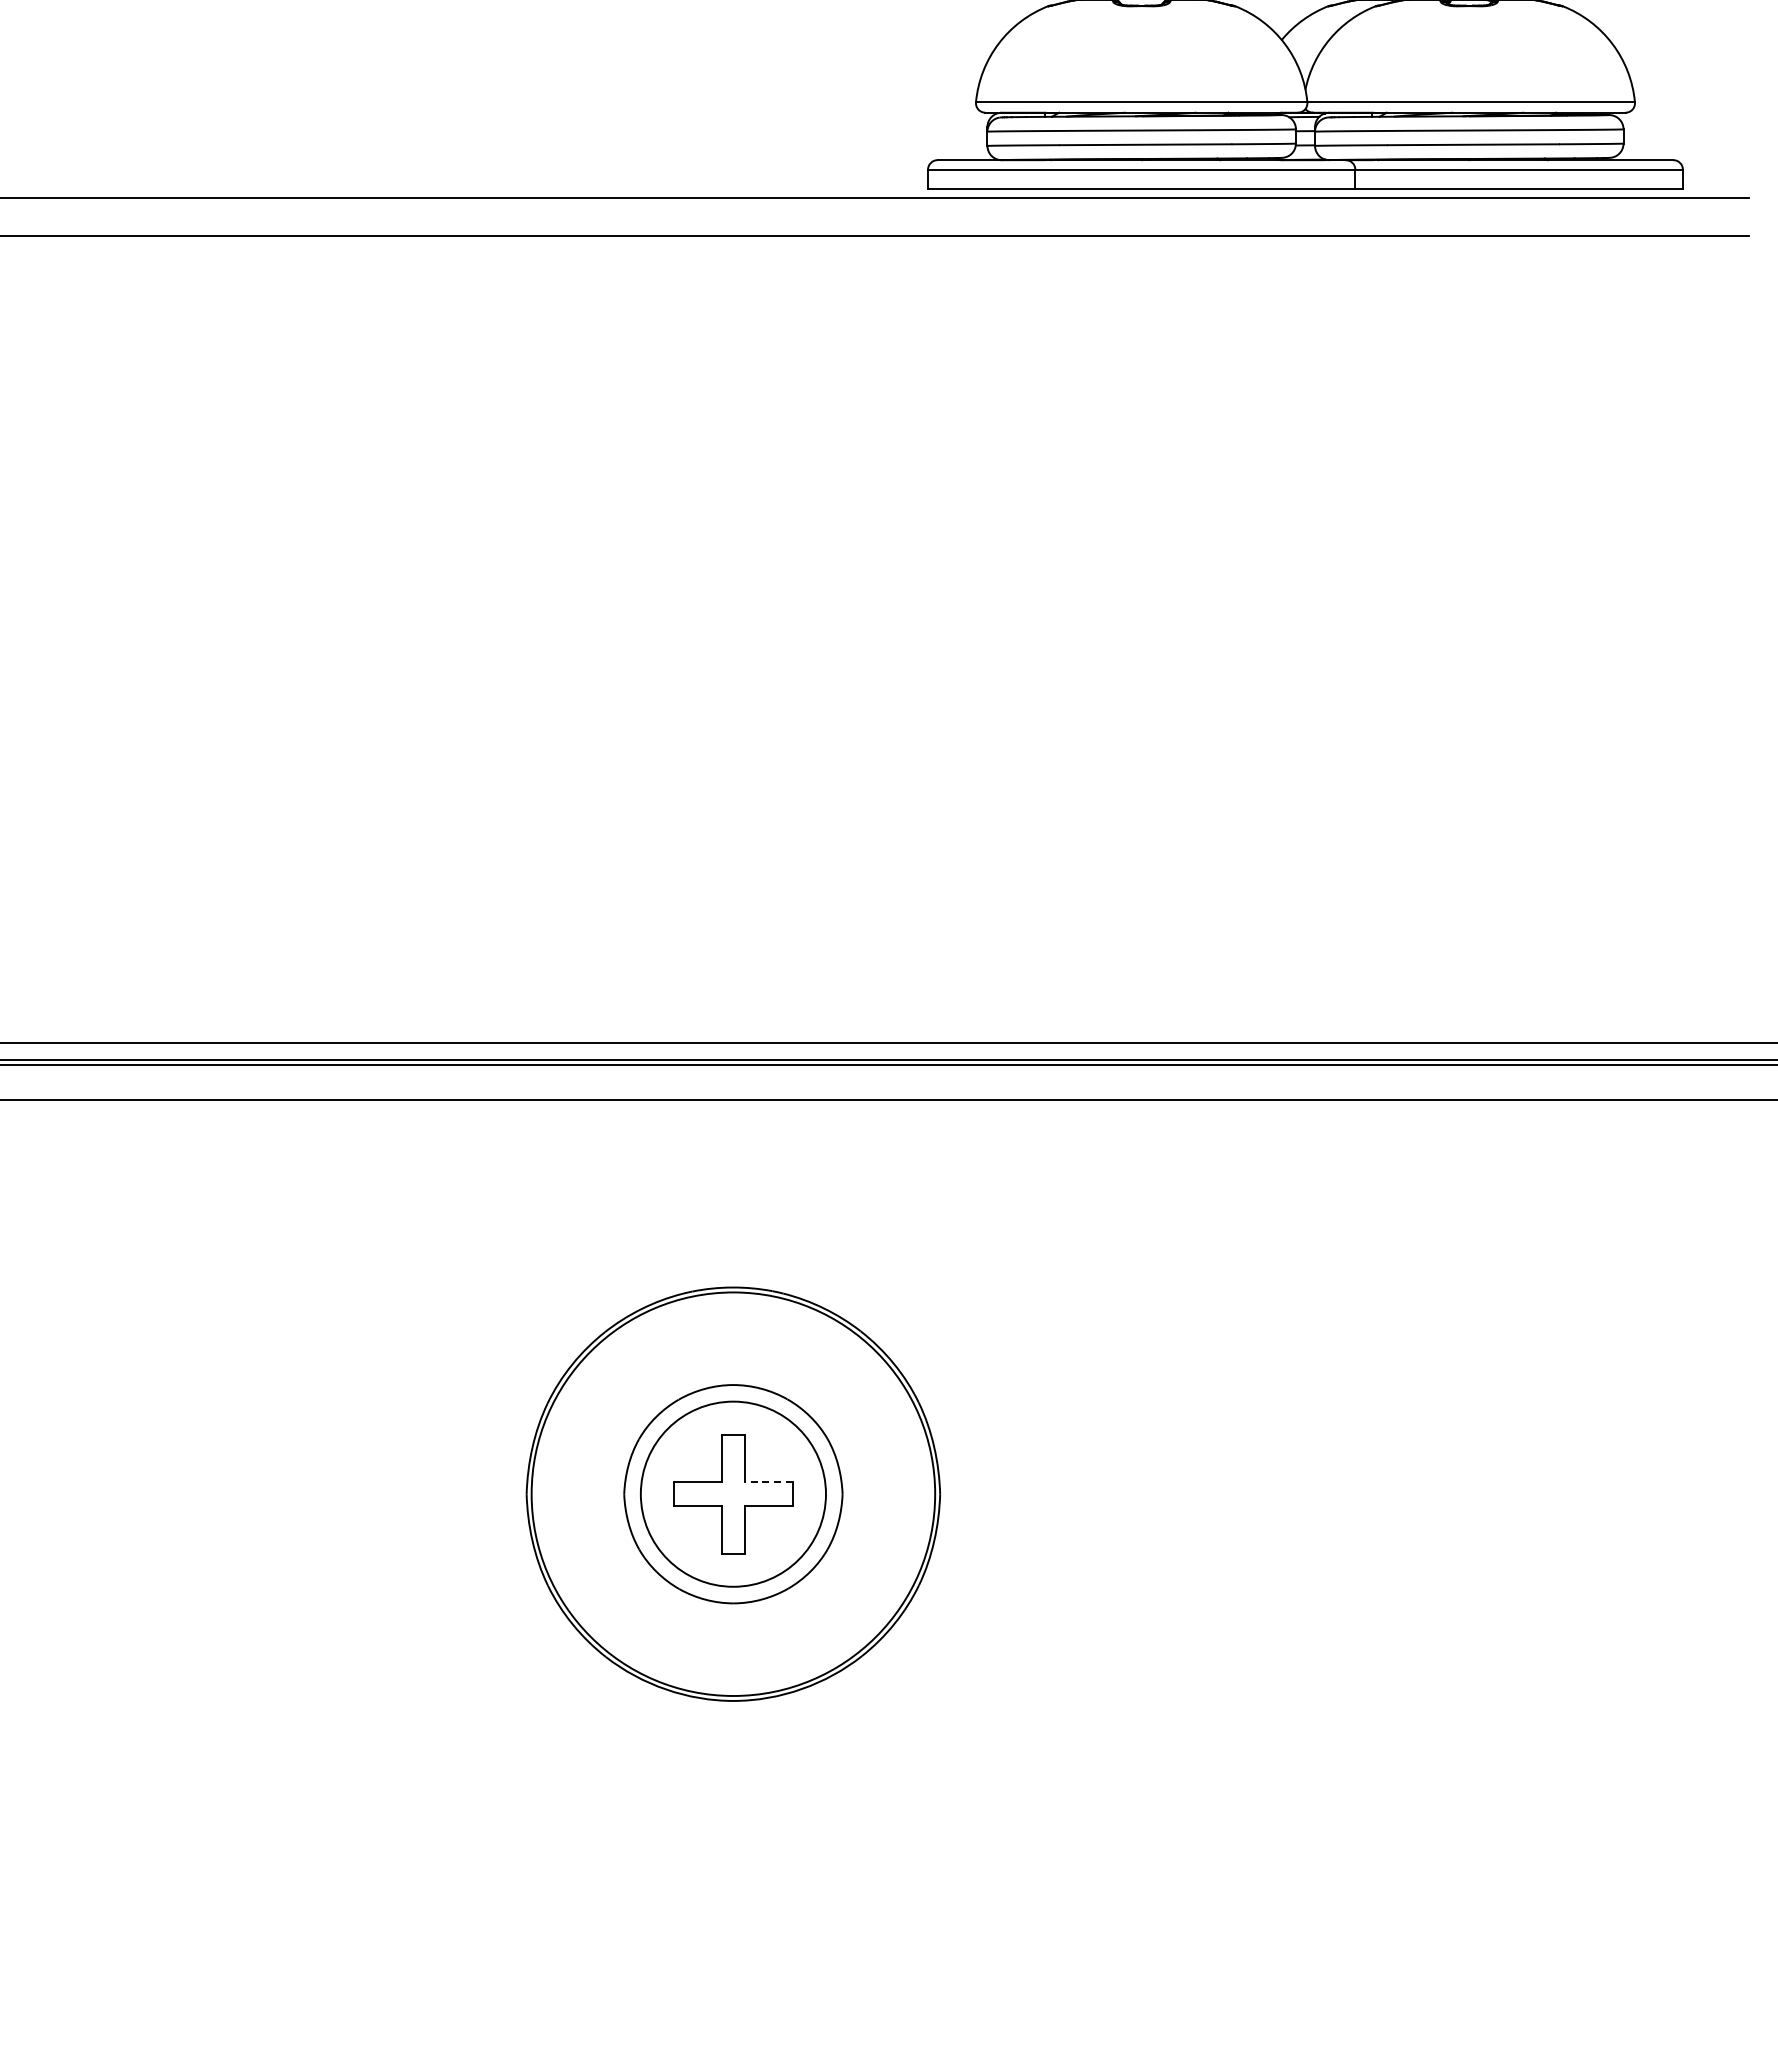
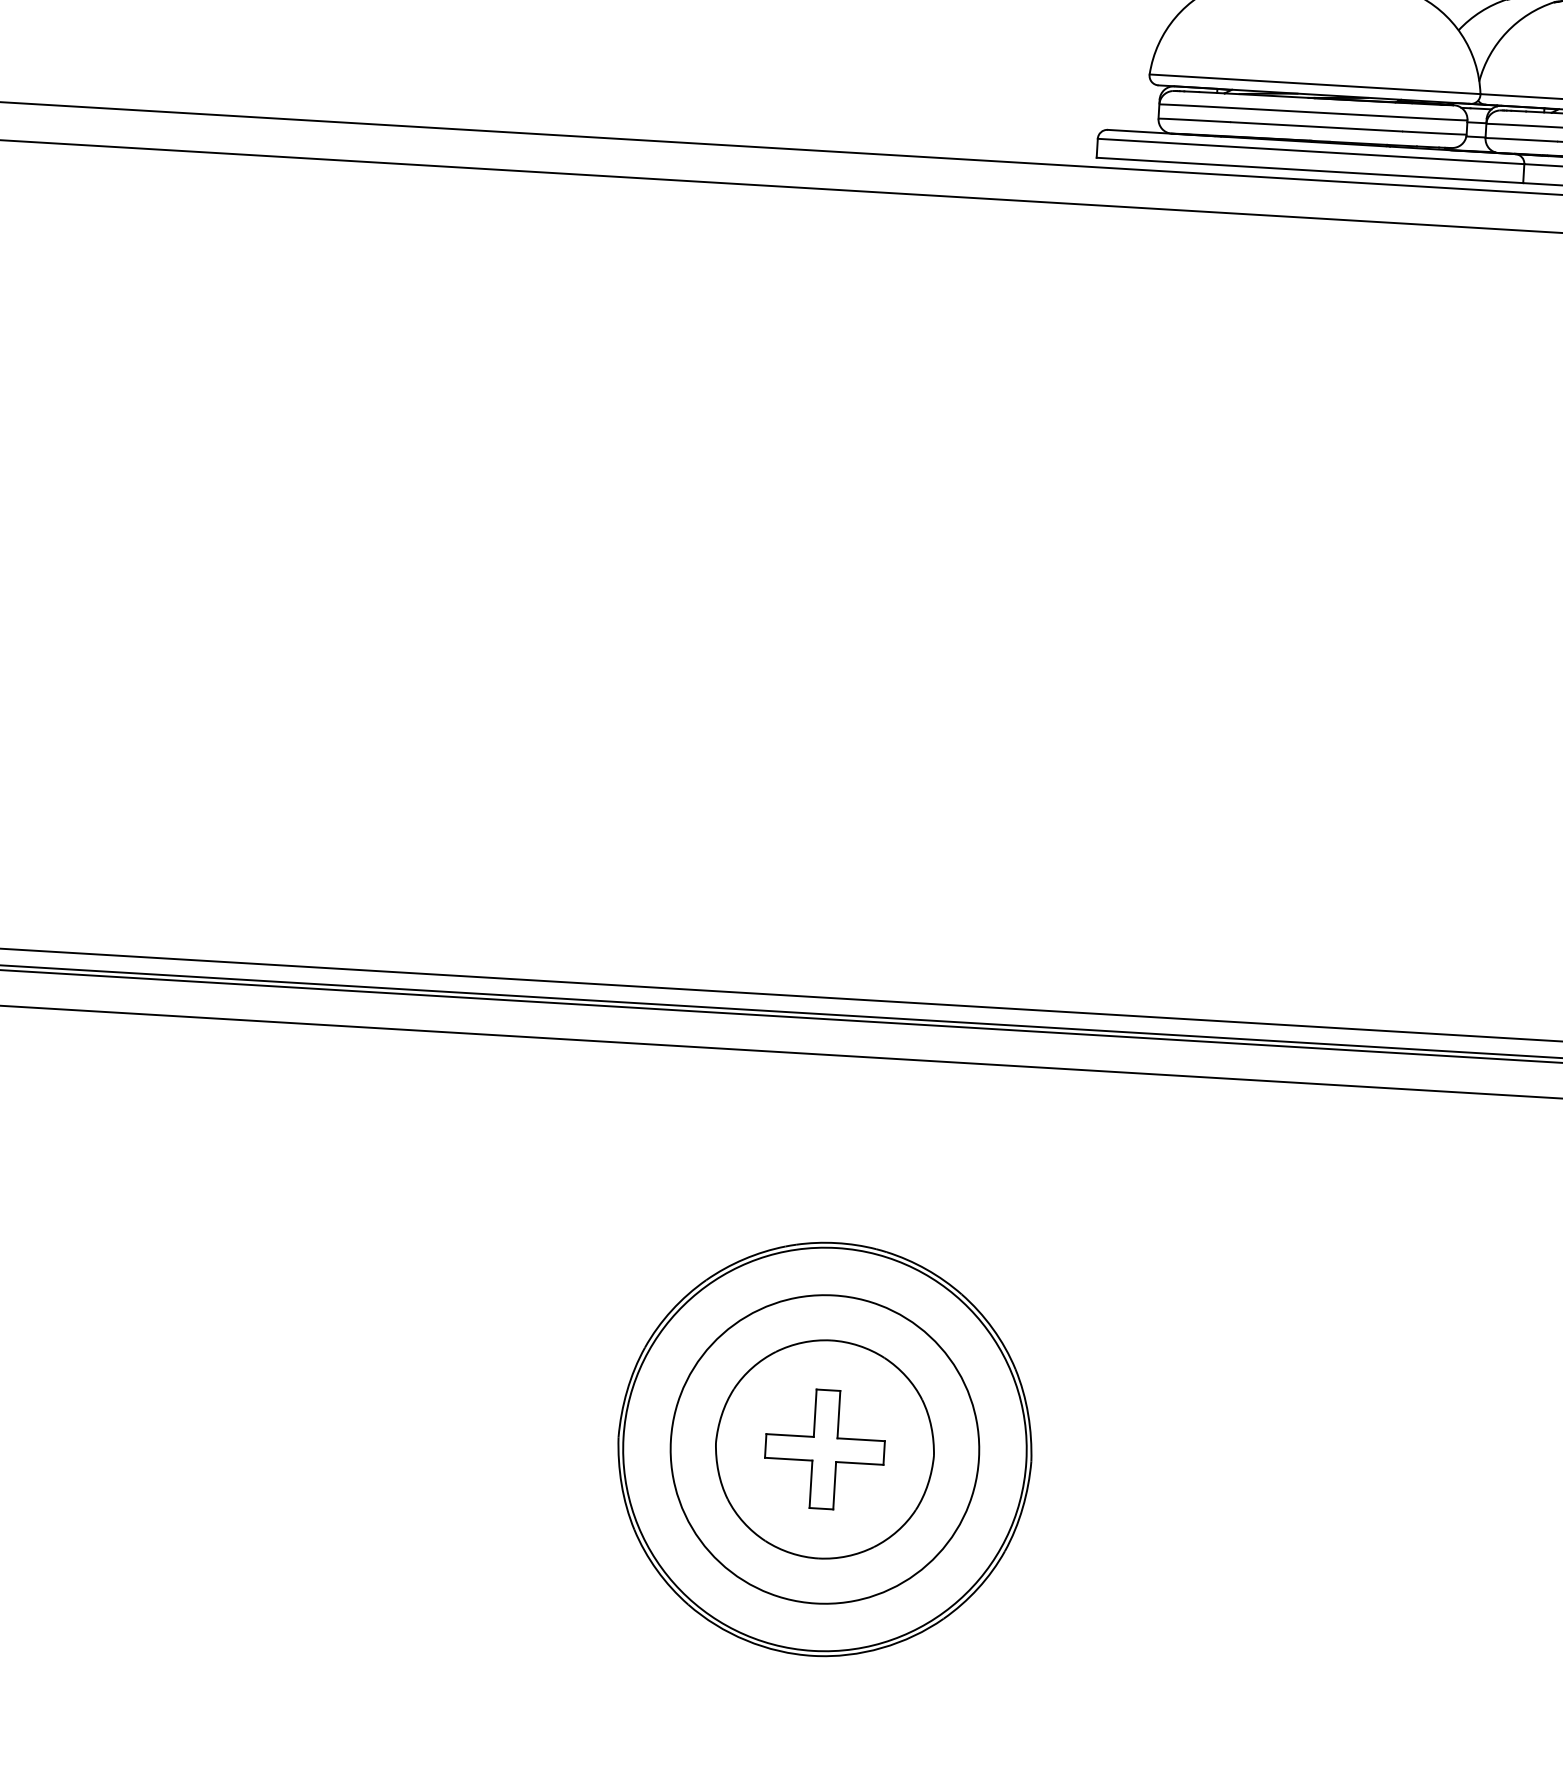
line: (769, 1482) -> (861, 1439), dashed -> solid
circle: (733, 1493) -> (825, 1448), size x1.67

